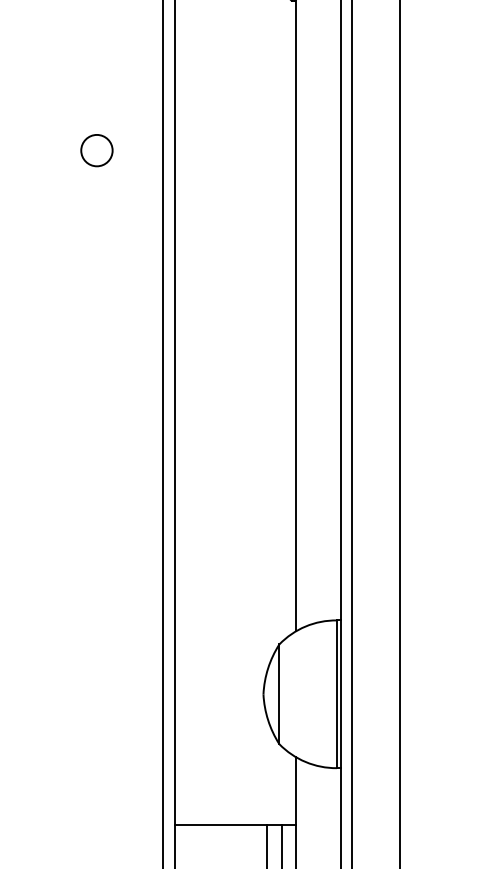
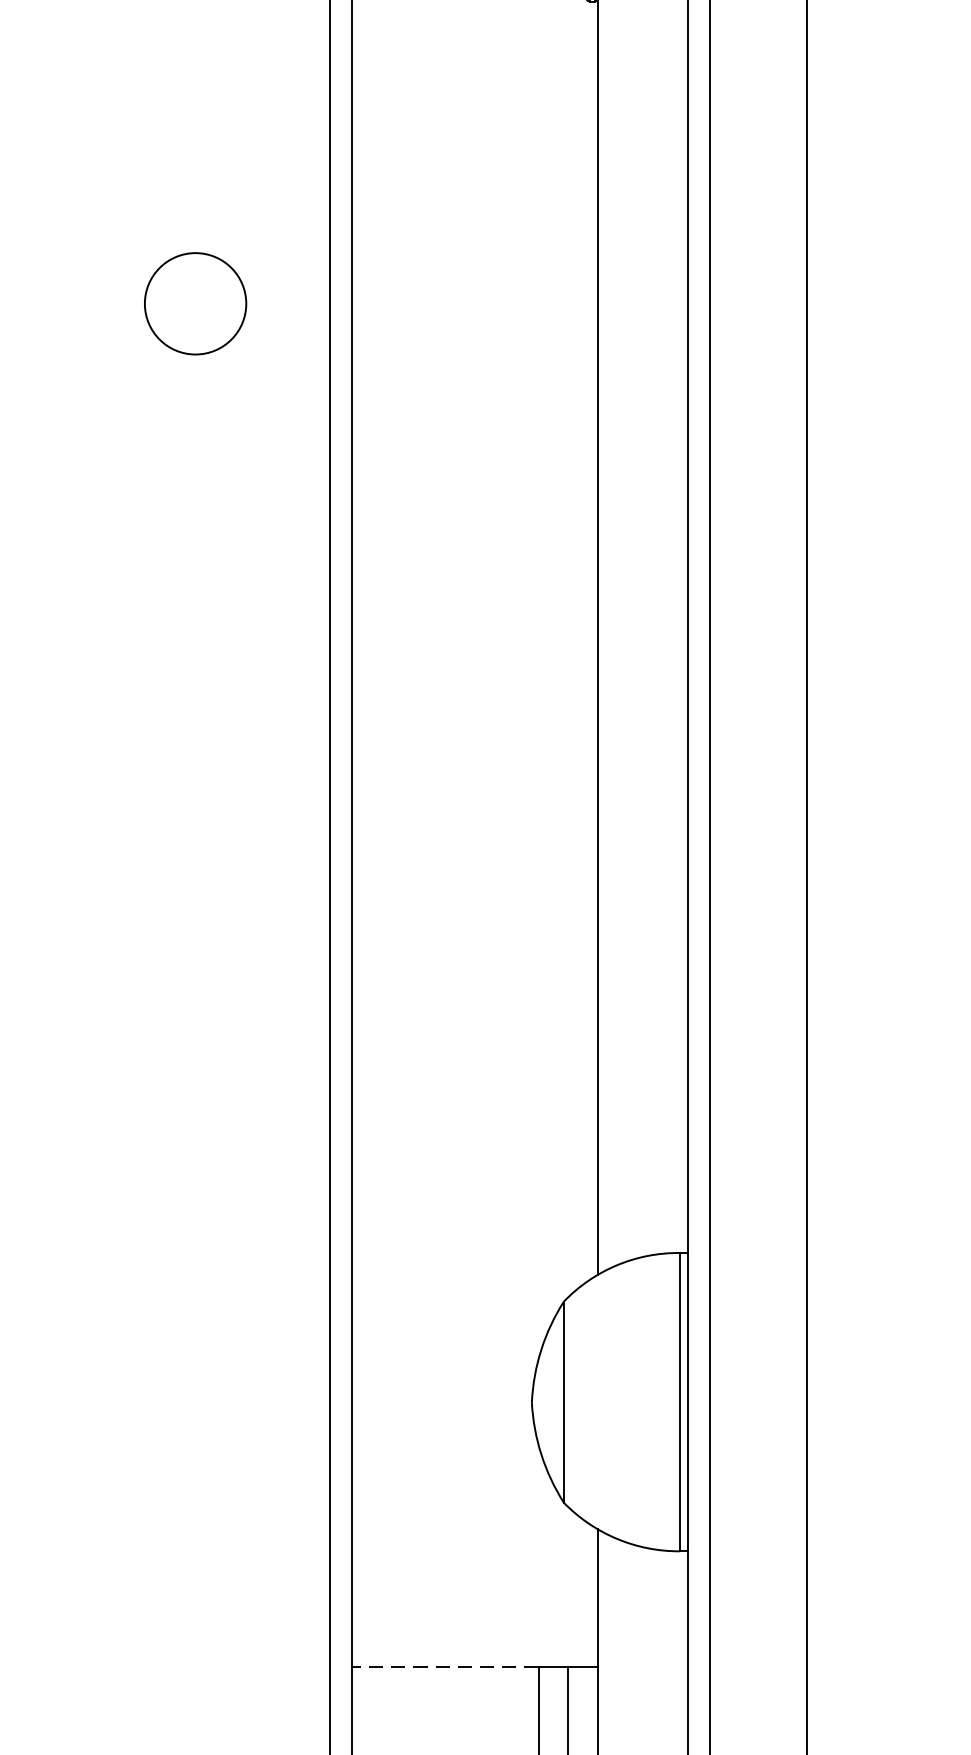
circle: (96, 150) -> (194, 303), size x1.6
line: (220, 825) -> (445, 1667), solid -> dashed

